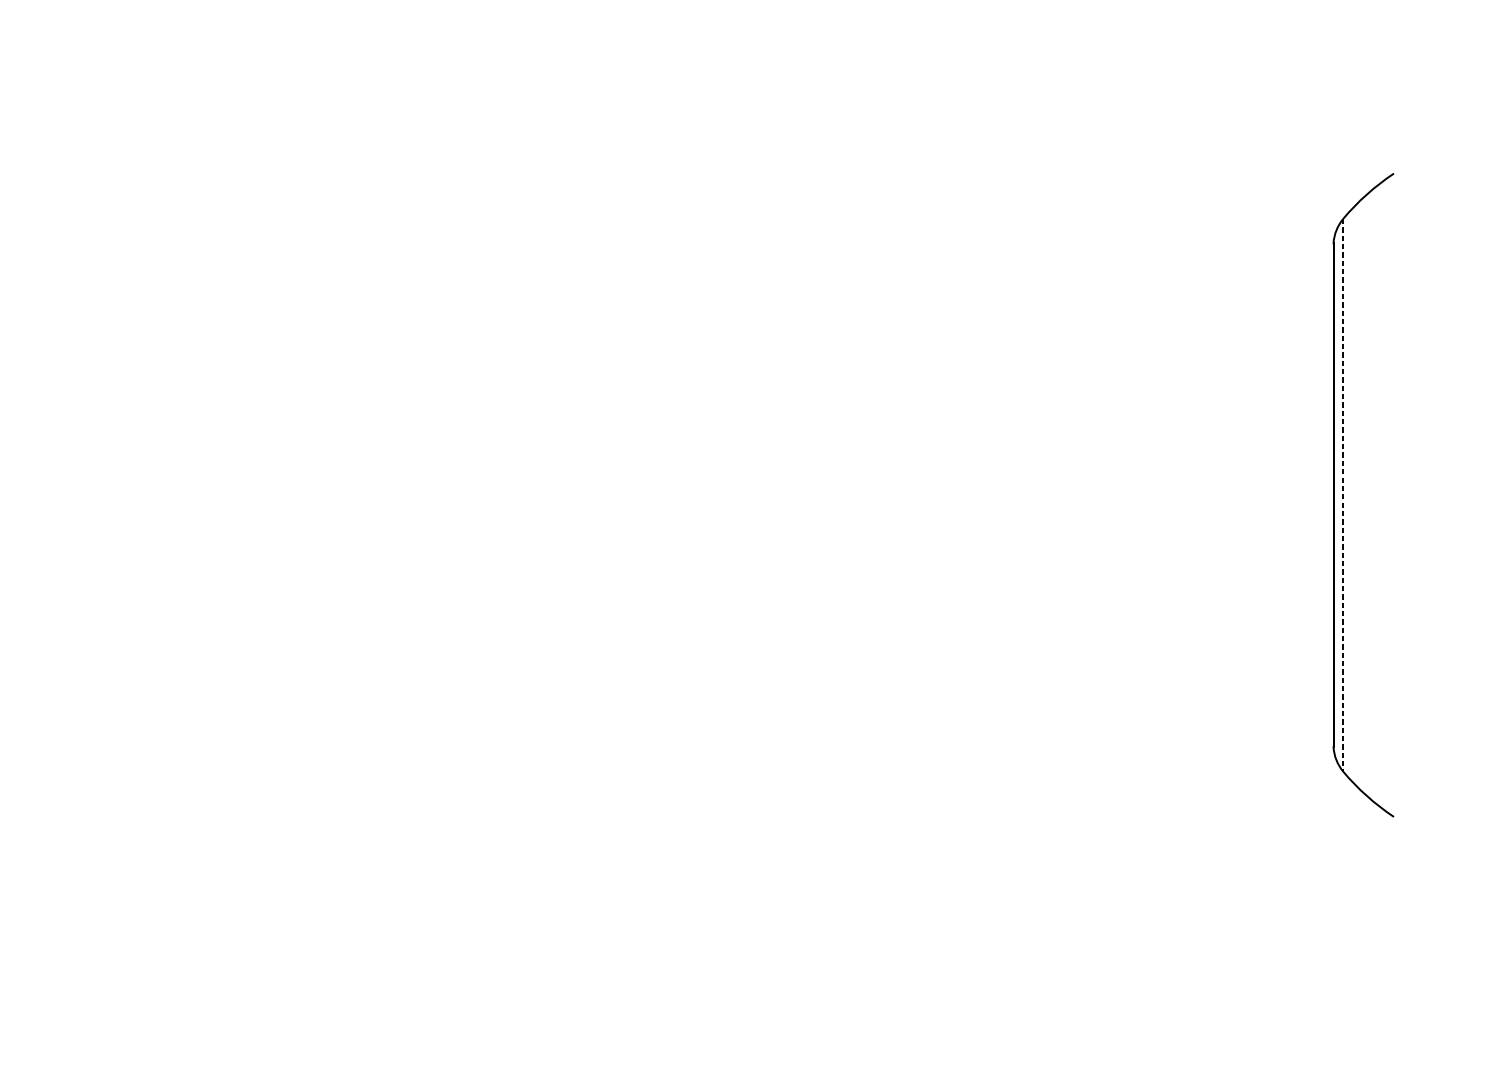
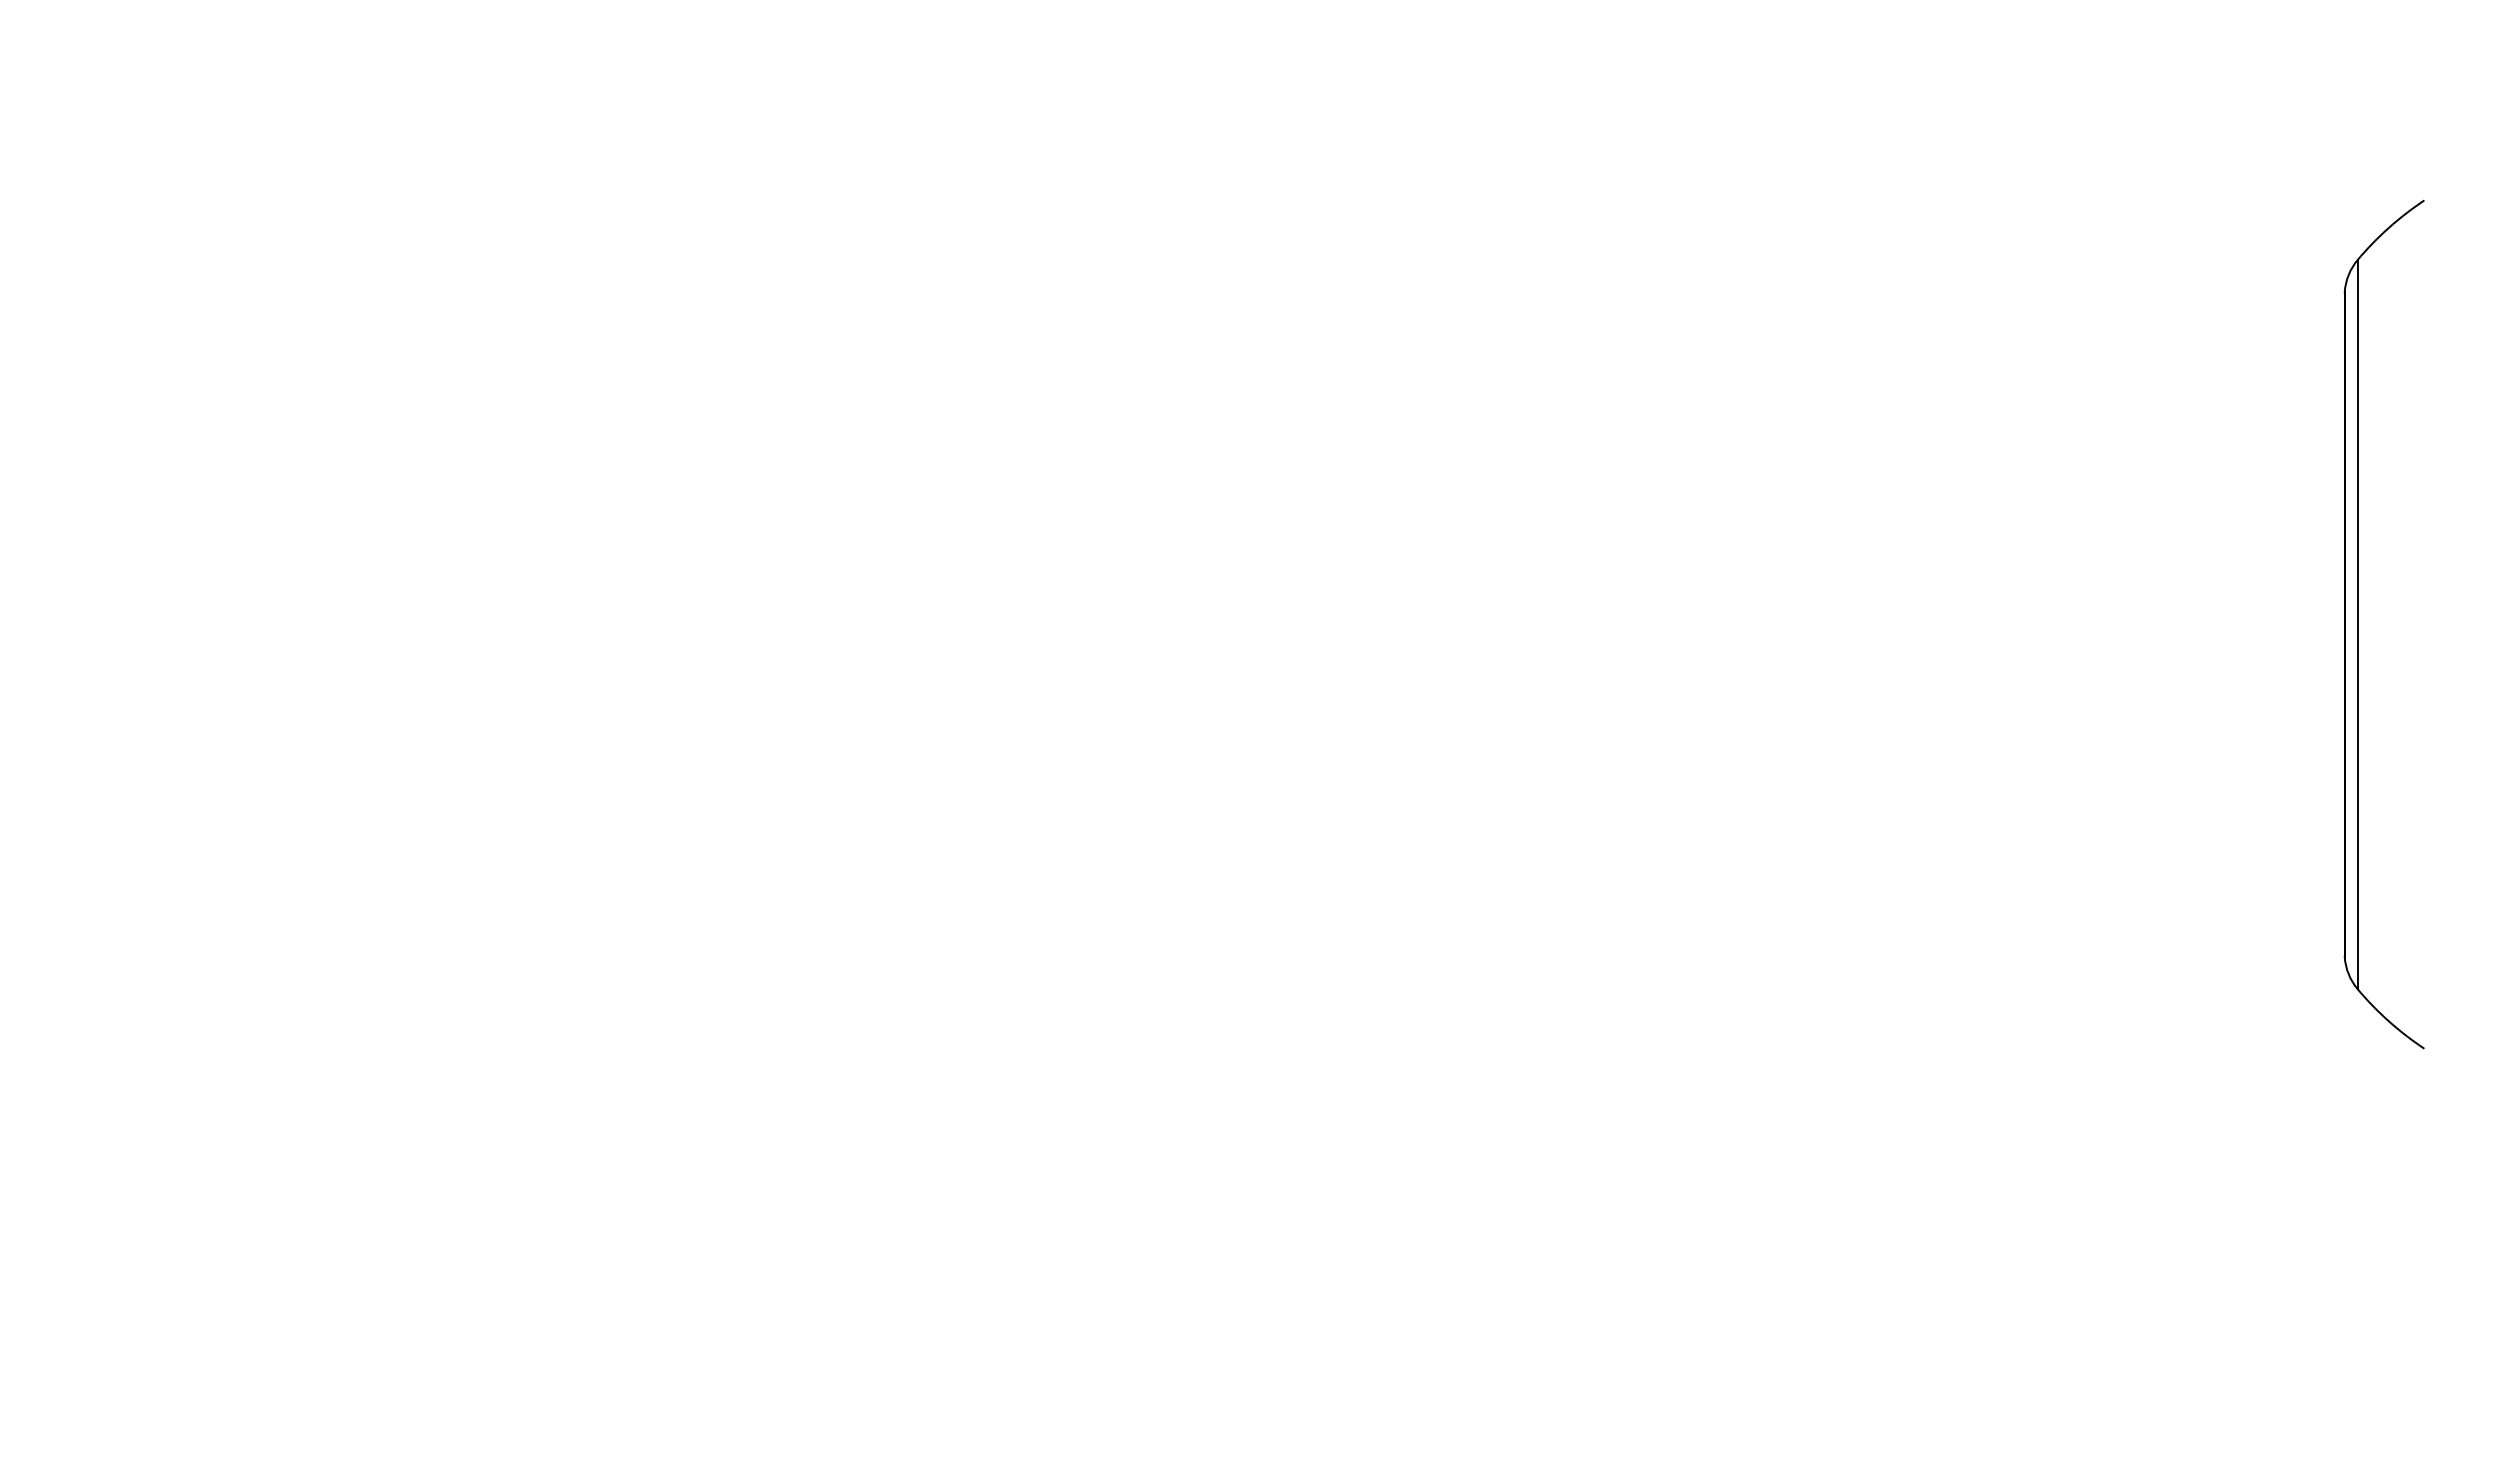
line: (1343, 495) -> (2357, 625), dashed -> solid

